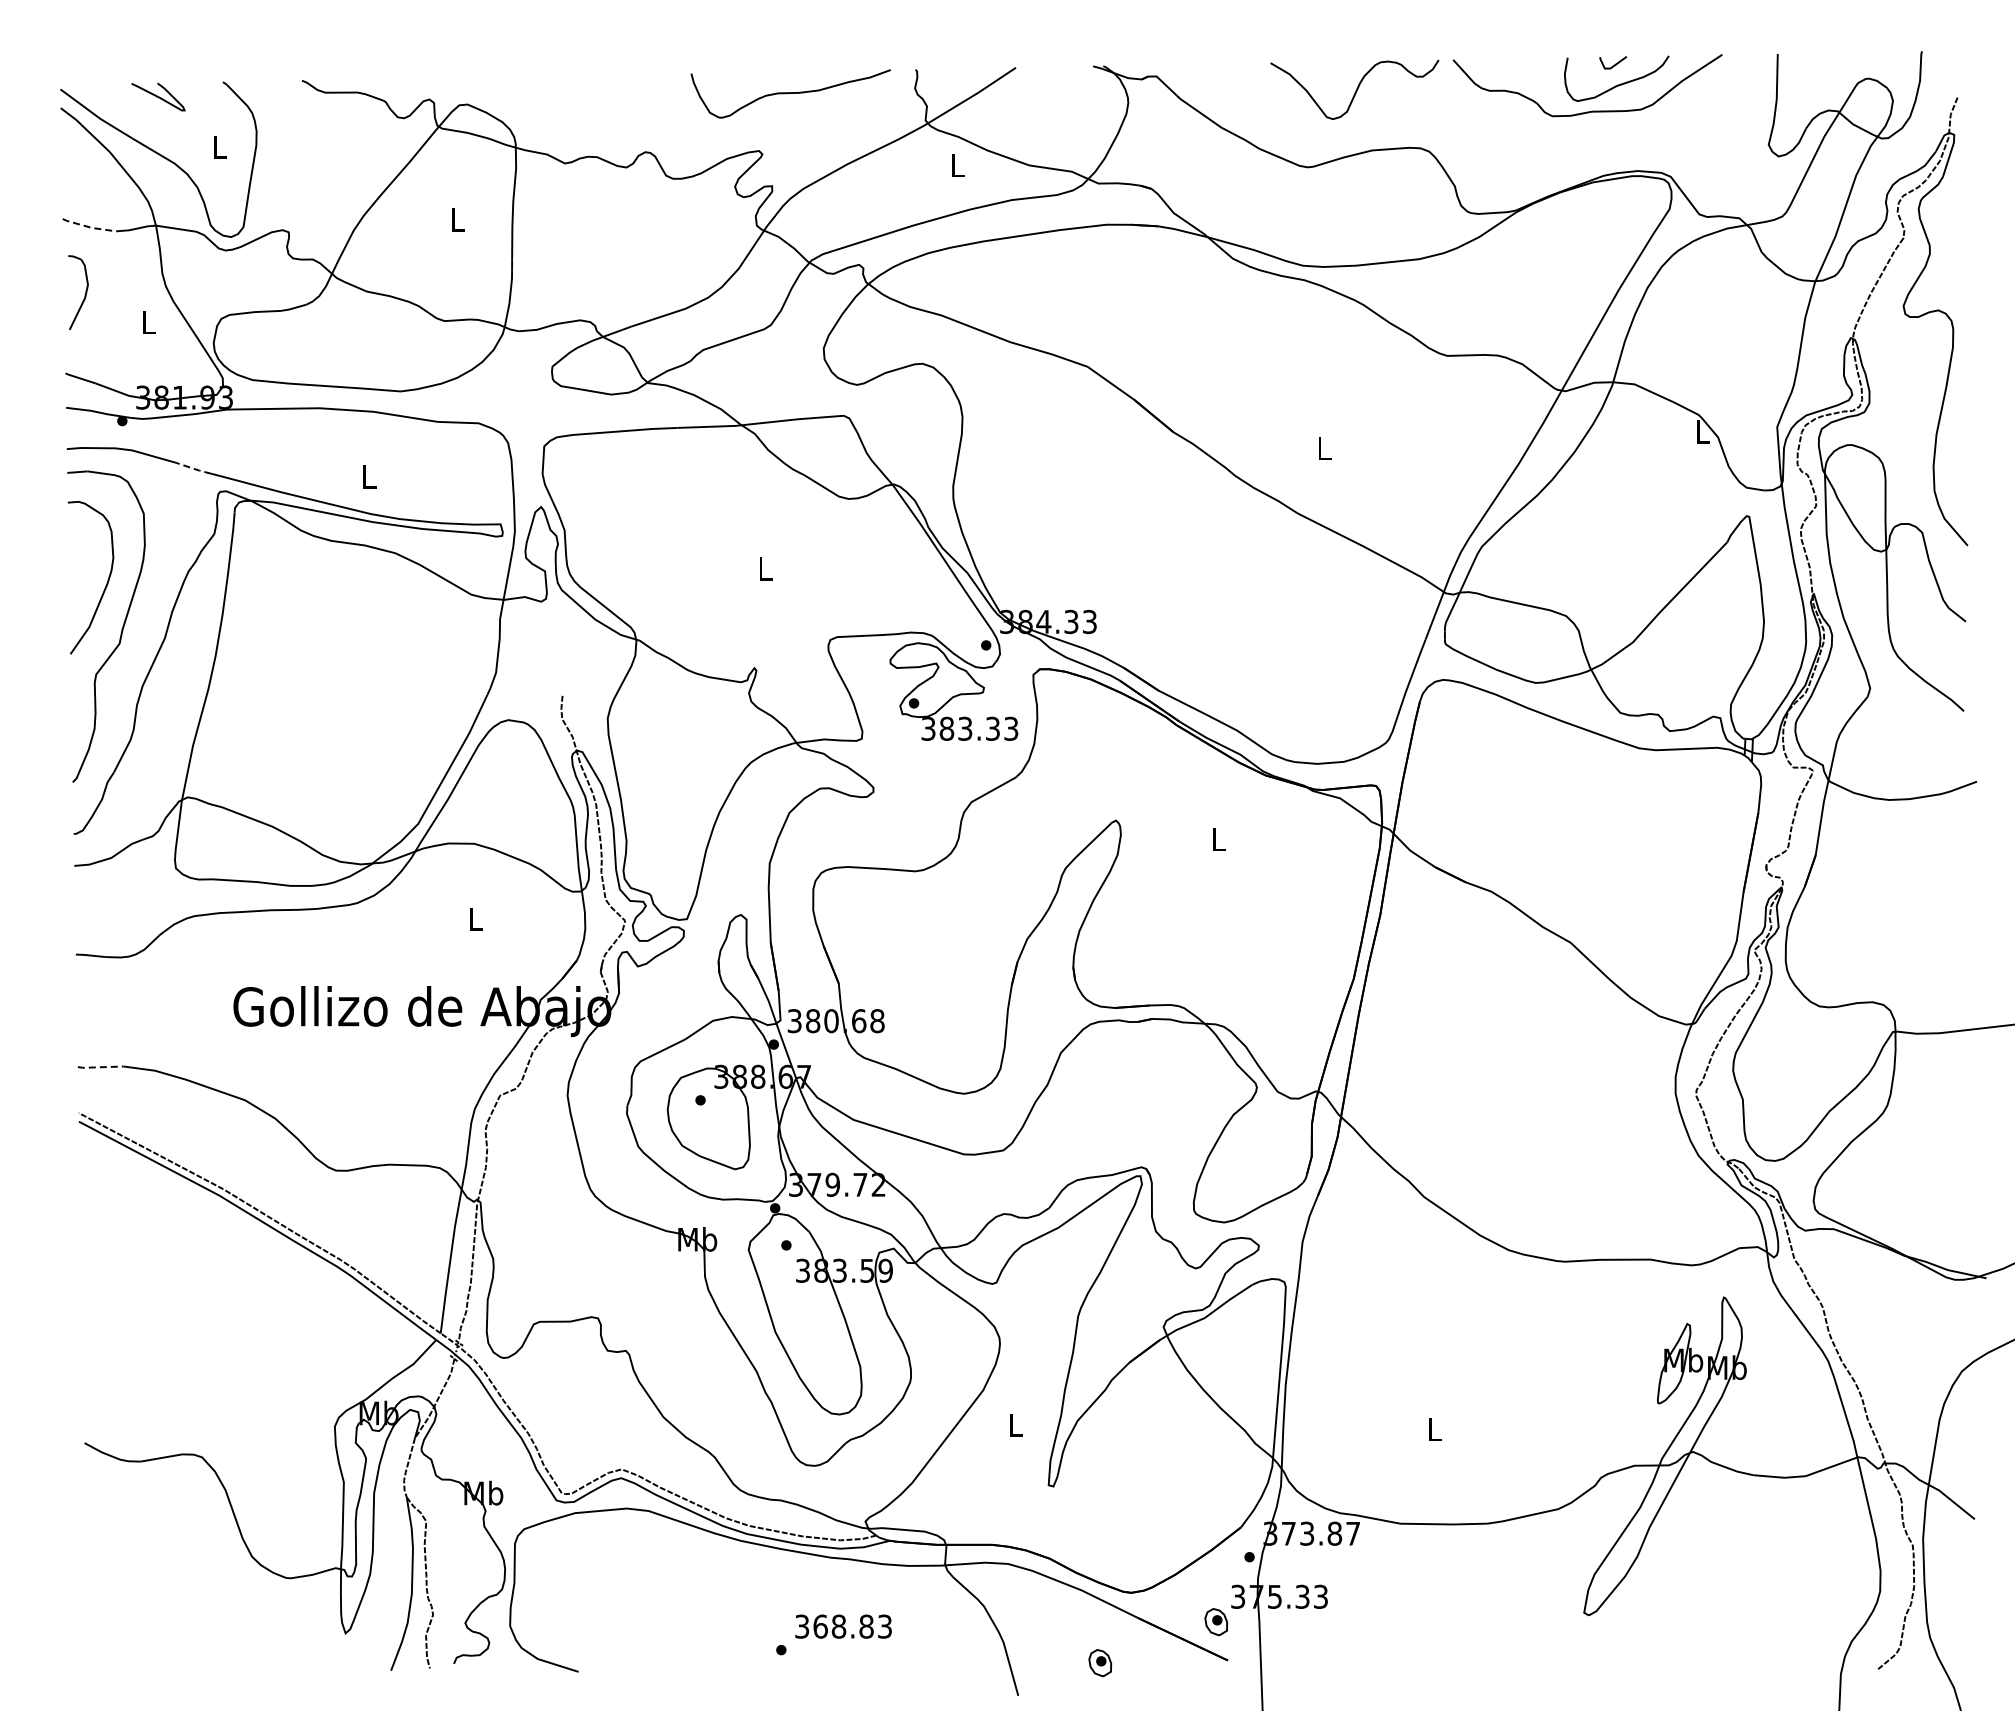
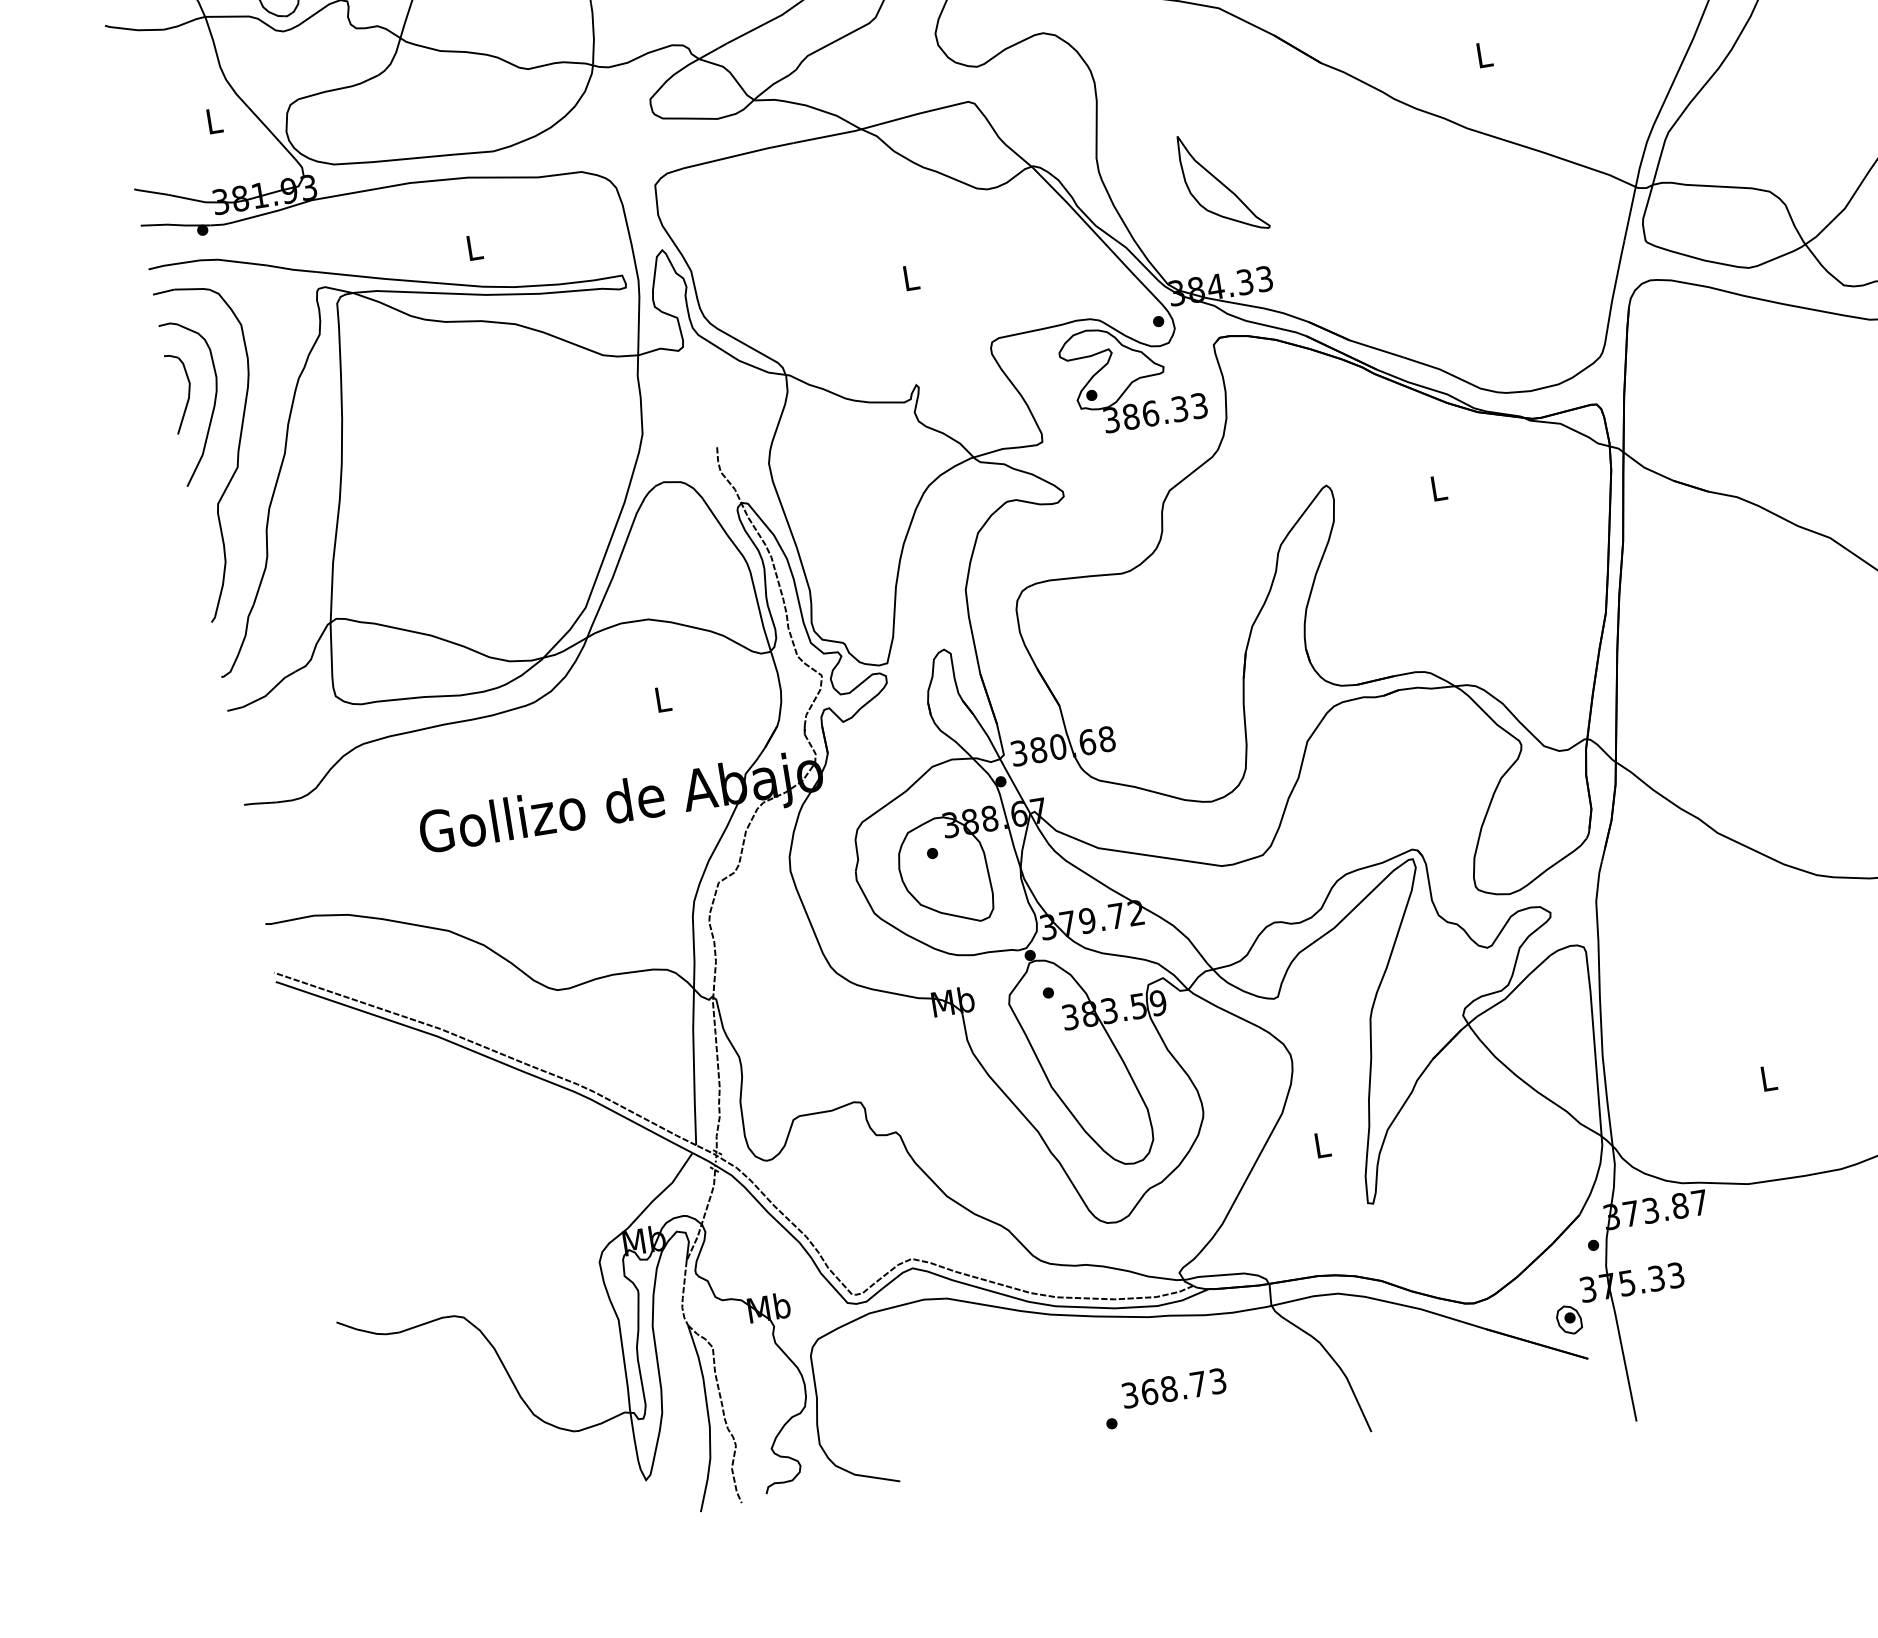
line: (88, 227) -> (133, 30), dashed -> solid
part: (84, 295) -> (187, 395), moved
line: (193, 468) -> (286, 268), dashed -> solid
part: (1065, 527) -> (1222, 182), added
text: (965, 728) -> (1150, 413), 383.33 -> 386.33
line: (99, 1067) -> (288, 920), dashed -> solid
text: (866, 1626) -> (1198, 1384), 368.83 -> 368.73
part: (1100, 1663) -> (1453, 1383), removed

